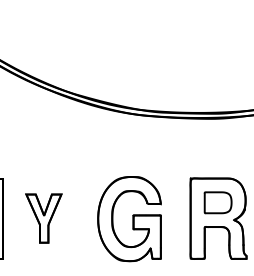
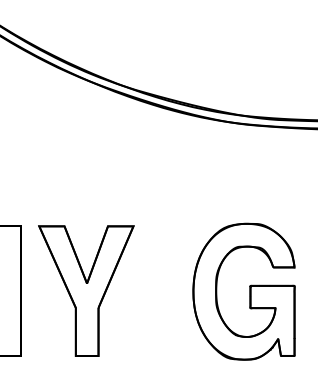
part: (43, 218) -> (85, 290), size x1.67
part: (129, 219) -> (243, 292), moved

